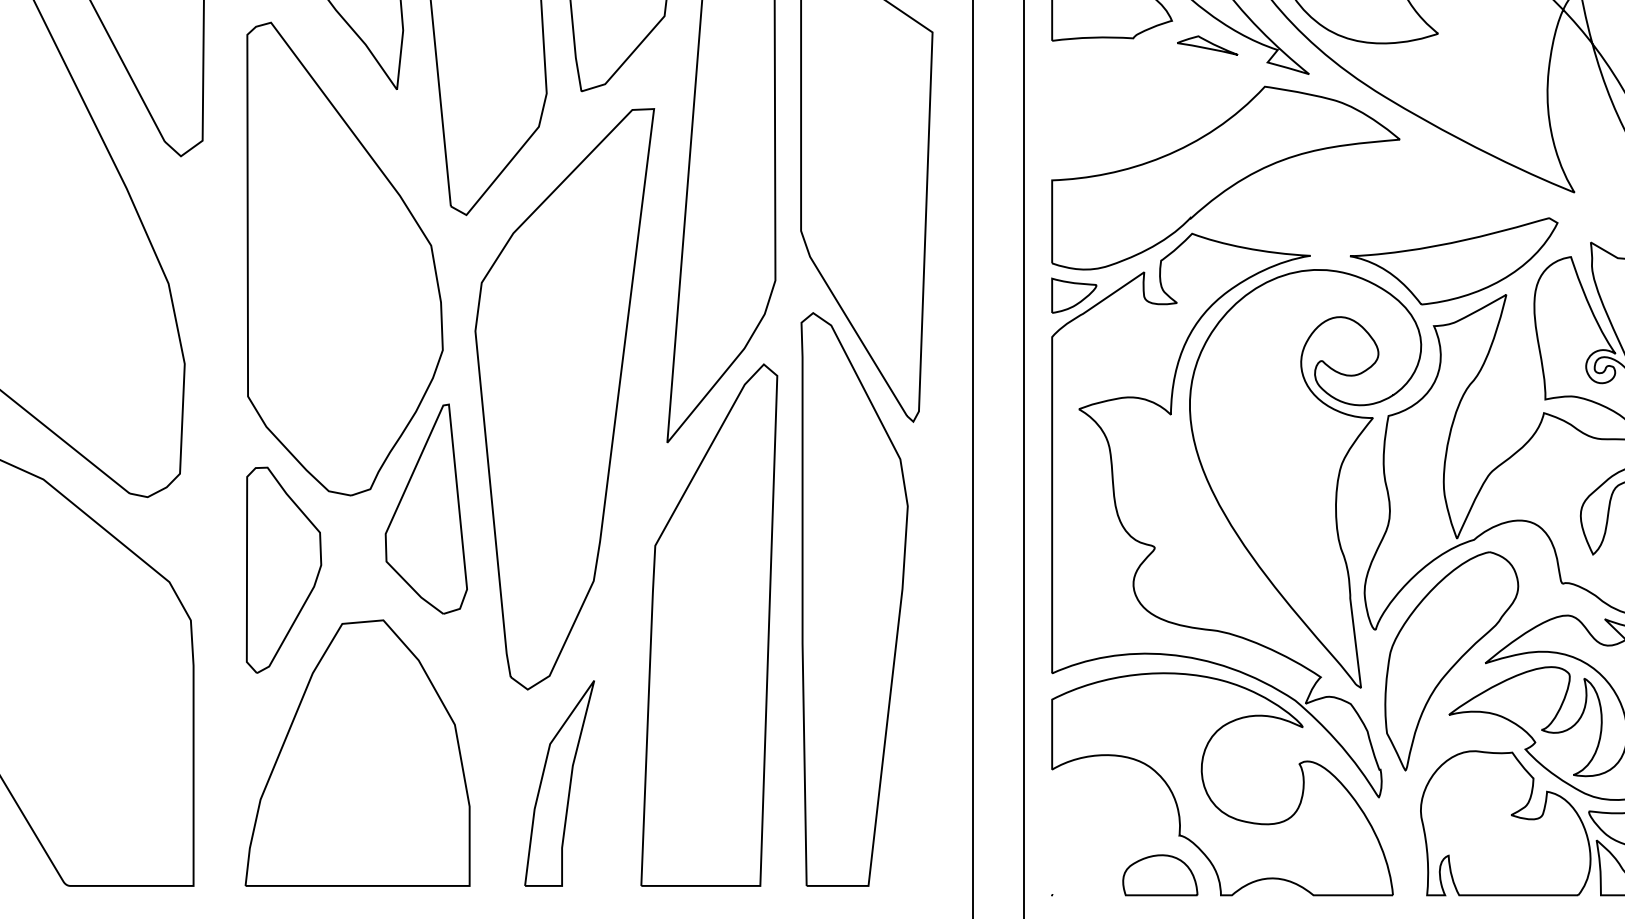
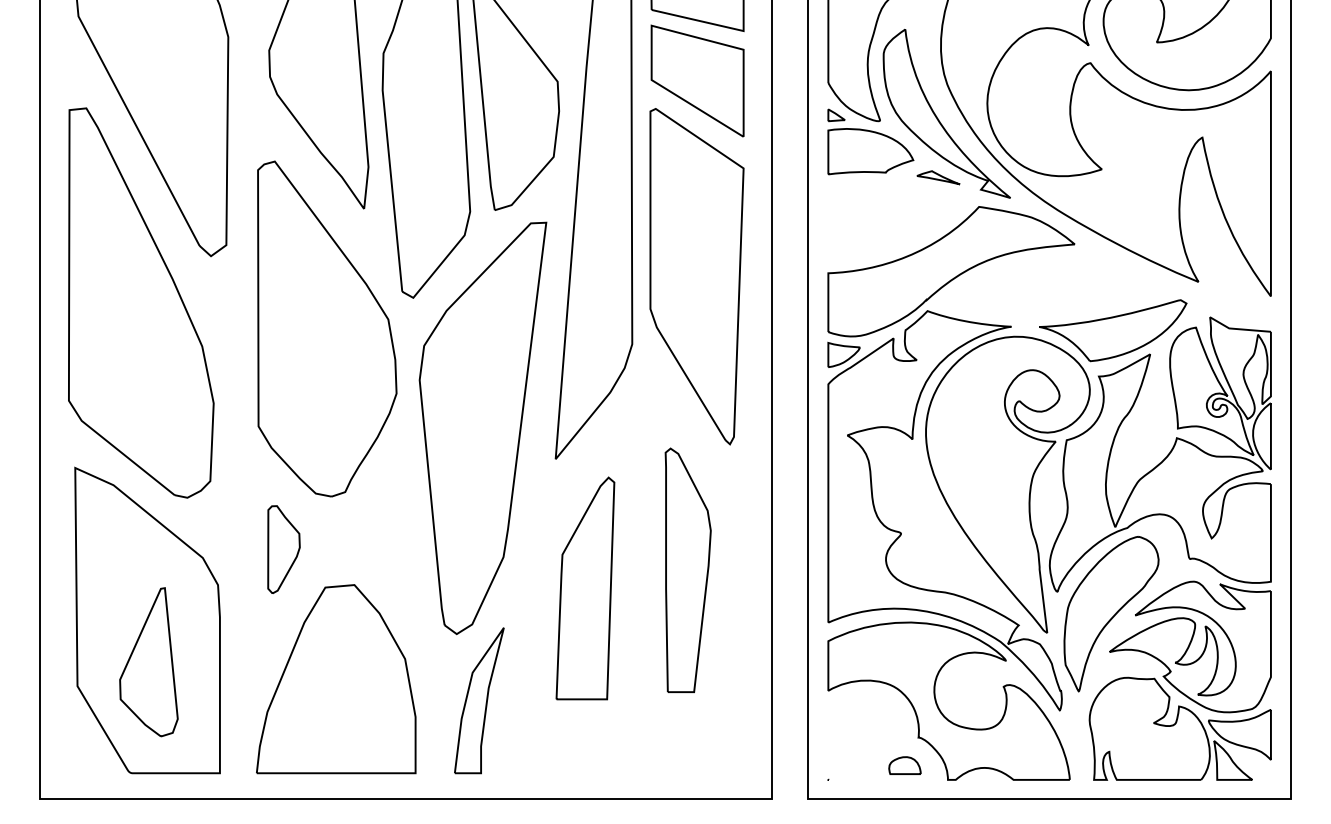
part: (425, 509) -> (148, 662), moved
part: (283, 570) -> (283, 549), size x0.6
part: (853, 599) -> (687, 570), size x0.6
part: (709, 625) -> (585, 588), size x0.6
part: (1159, 874) -> (904, 765), size x0.6

